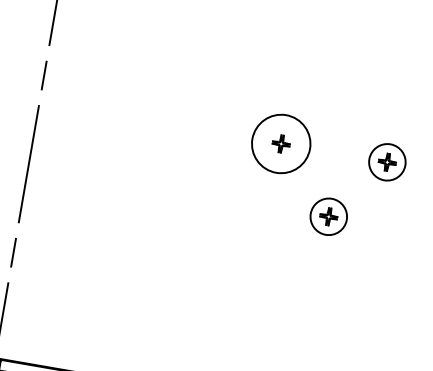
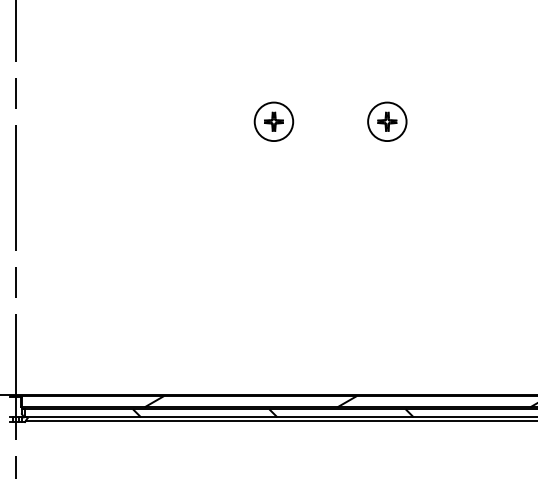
circle: (280, 143) -> (273, 121), size x0.62
part: (329, 216) -> (336, 188), removed

